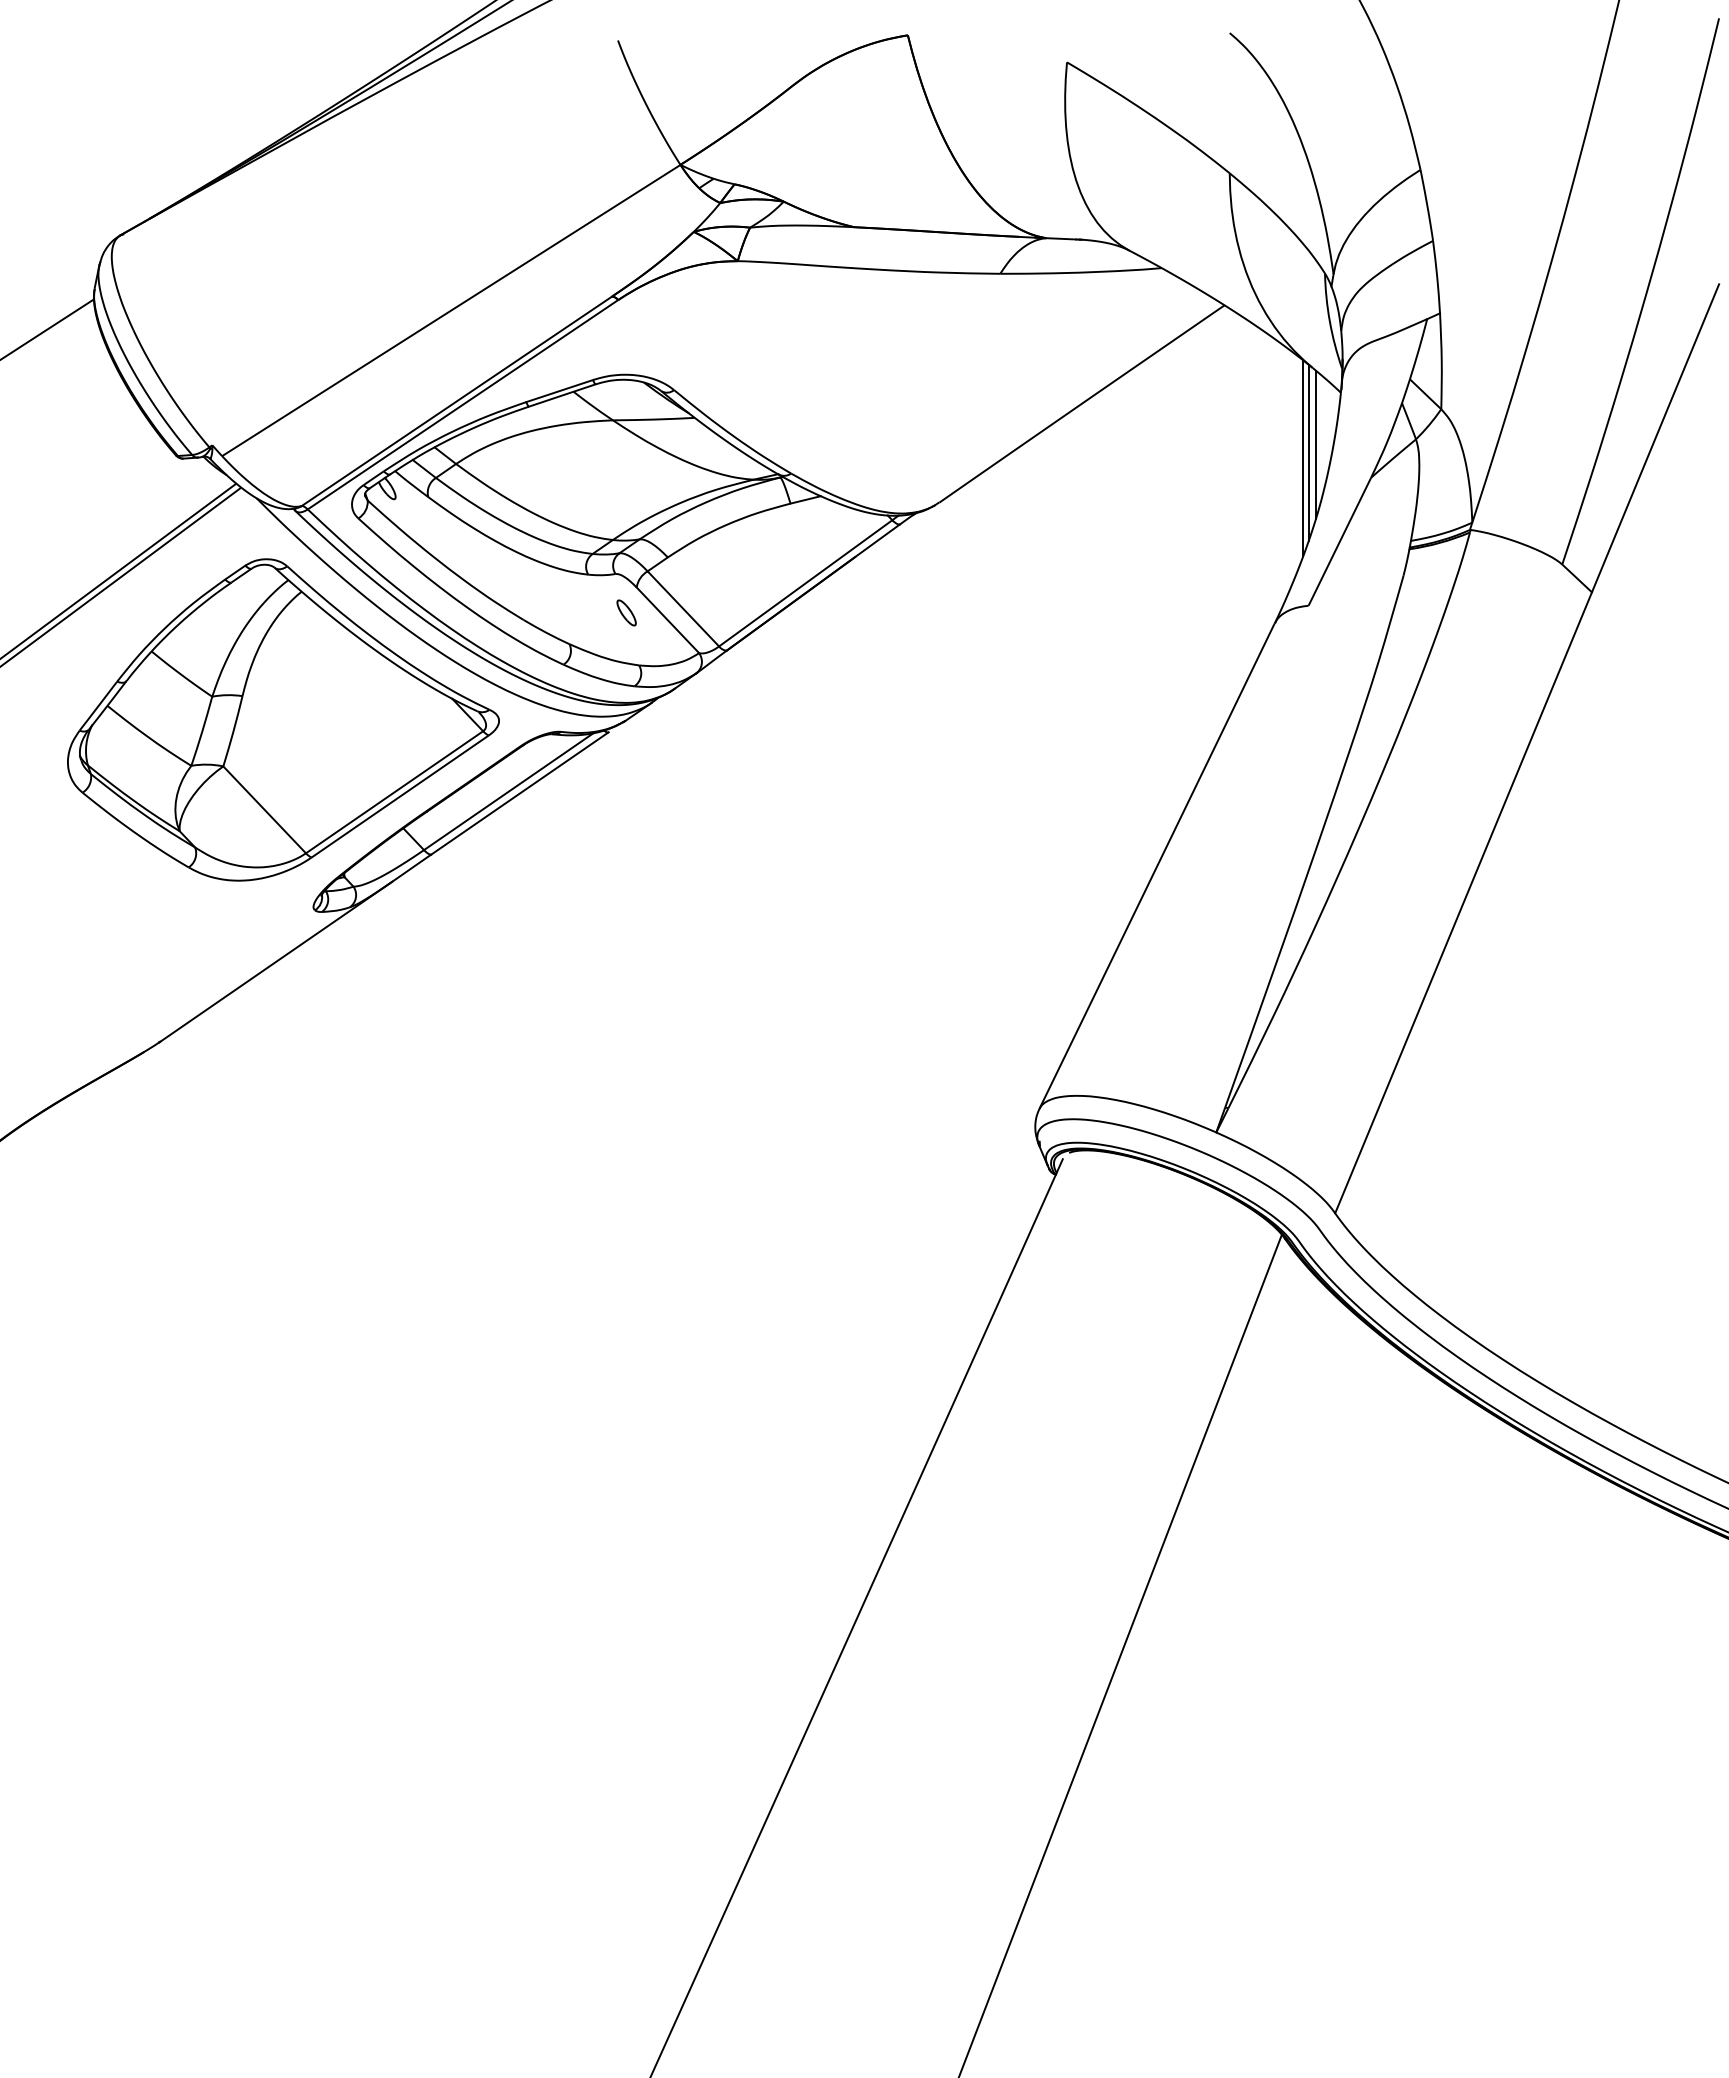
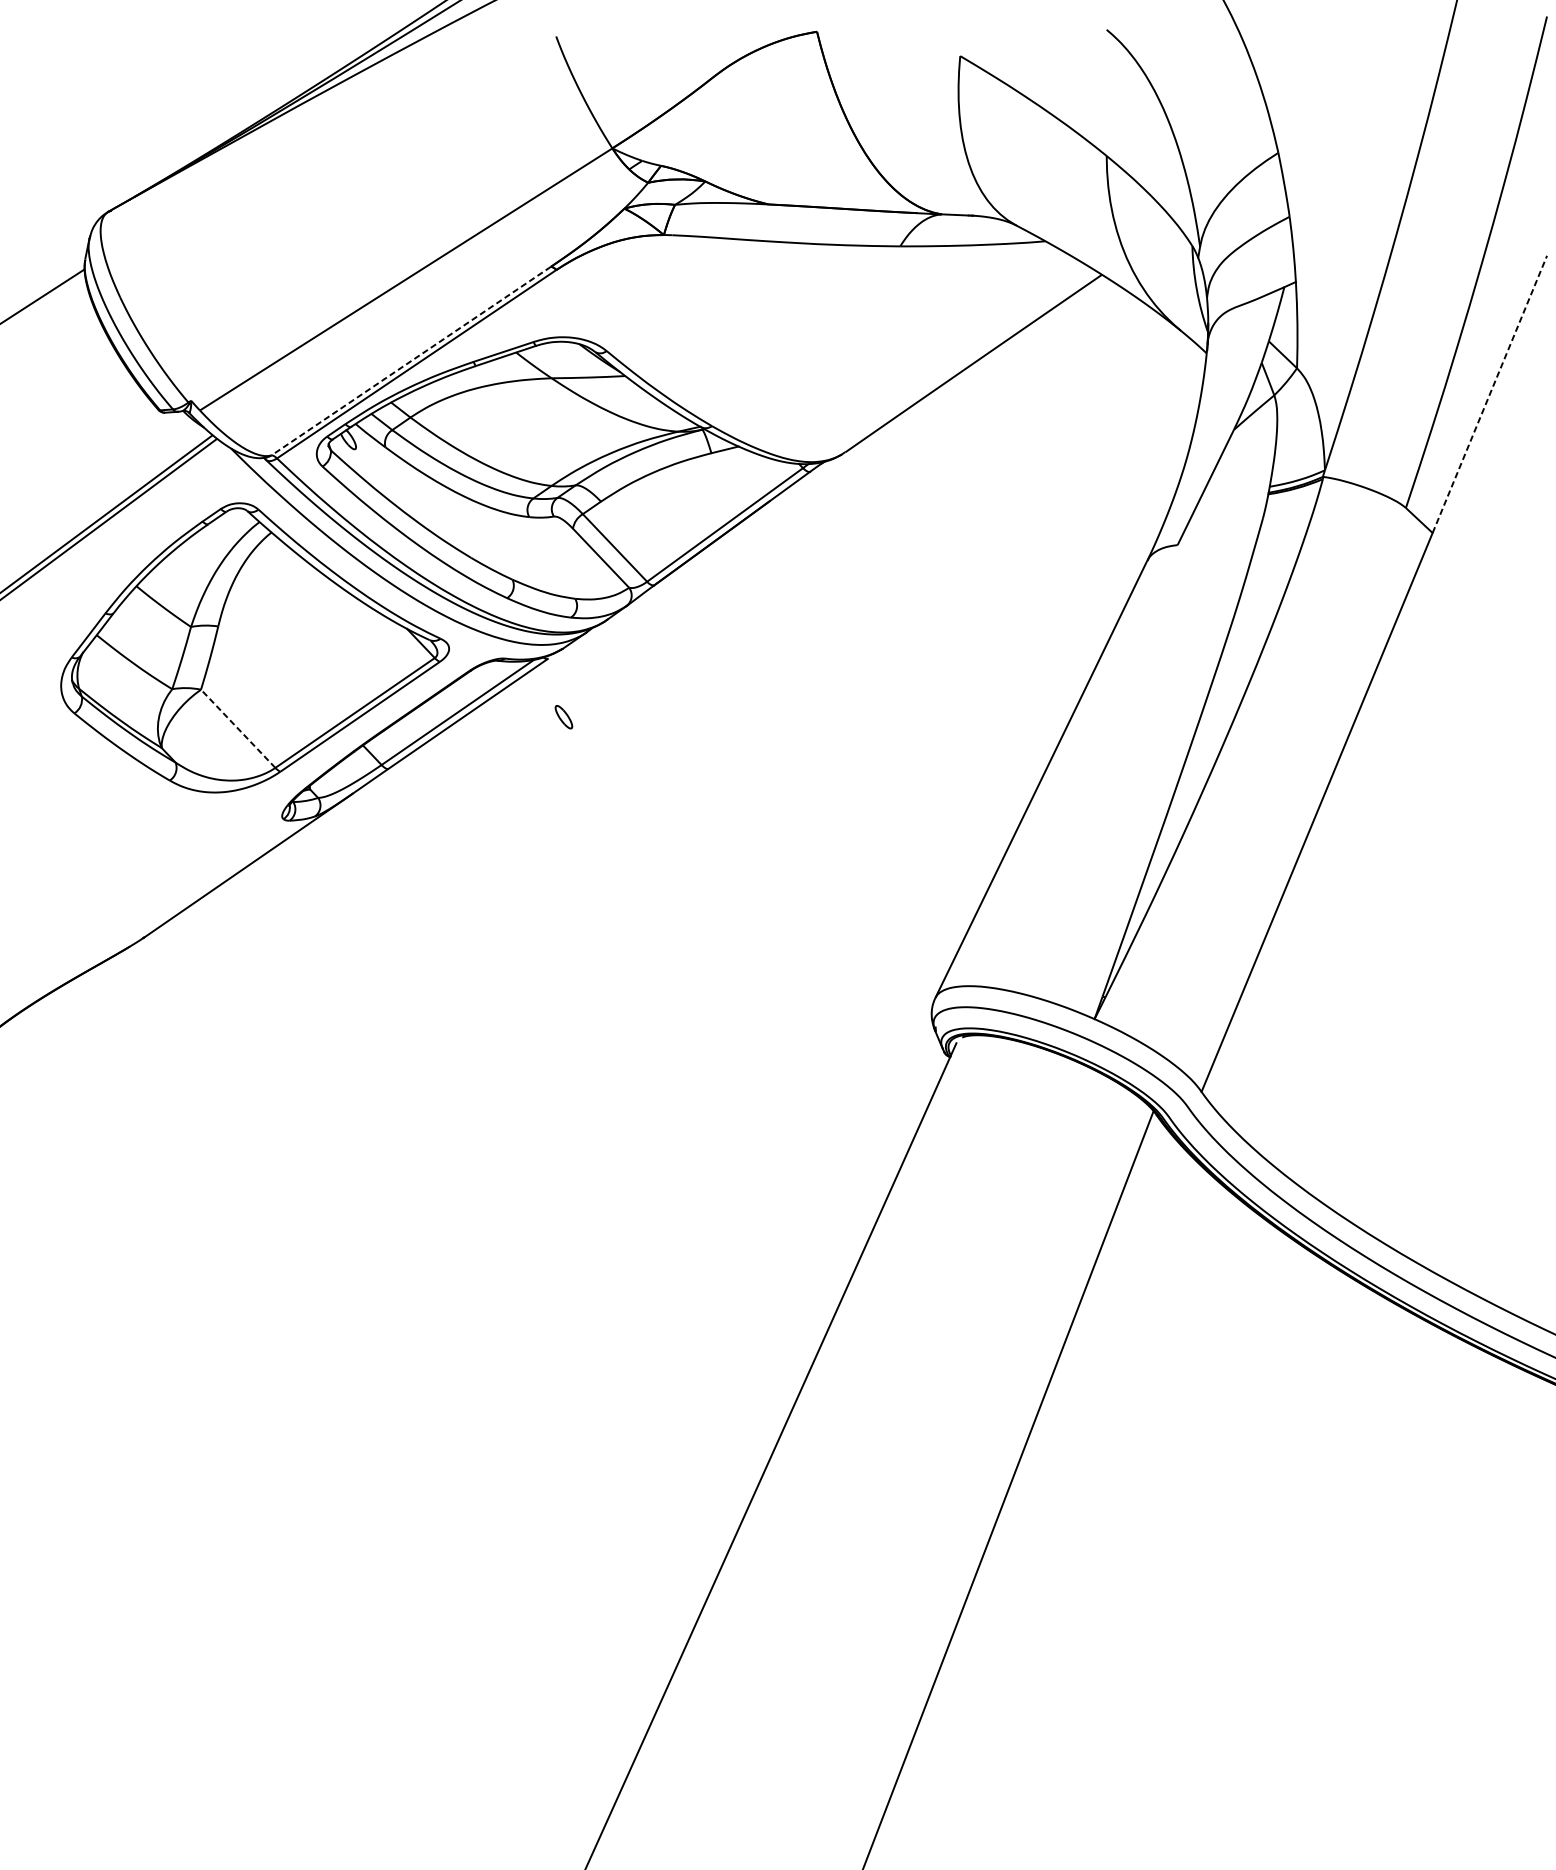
line: (456, 401) -> (410, 361), solid -> dashed
line: (1655, 438) -> (1489, 394), solid -> dashed
line: (1315, 444) -> (1183, 400), removed
line: (1308, 452) -> (1177, 407), removed
line: (1303, 457) -> (1173, 411), removed
part: (626, 612) -> (563, 716), moved
line: (264, 809) -> (238, 728), solid -> dashed

